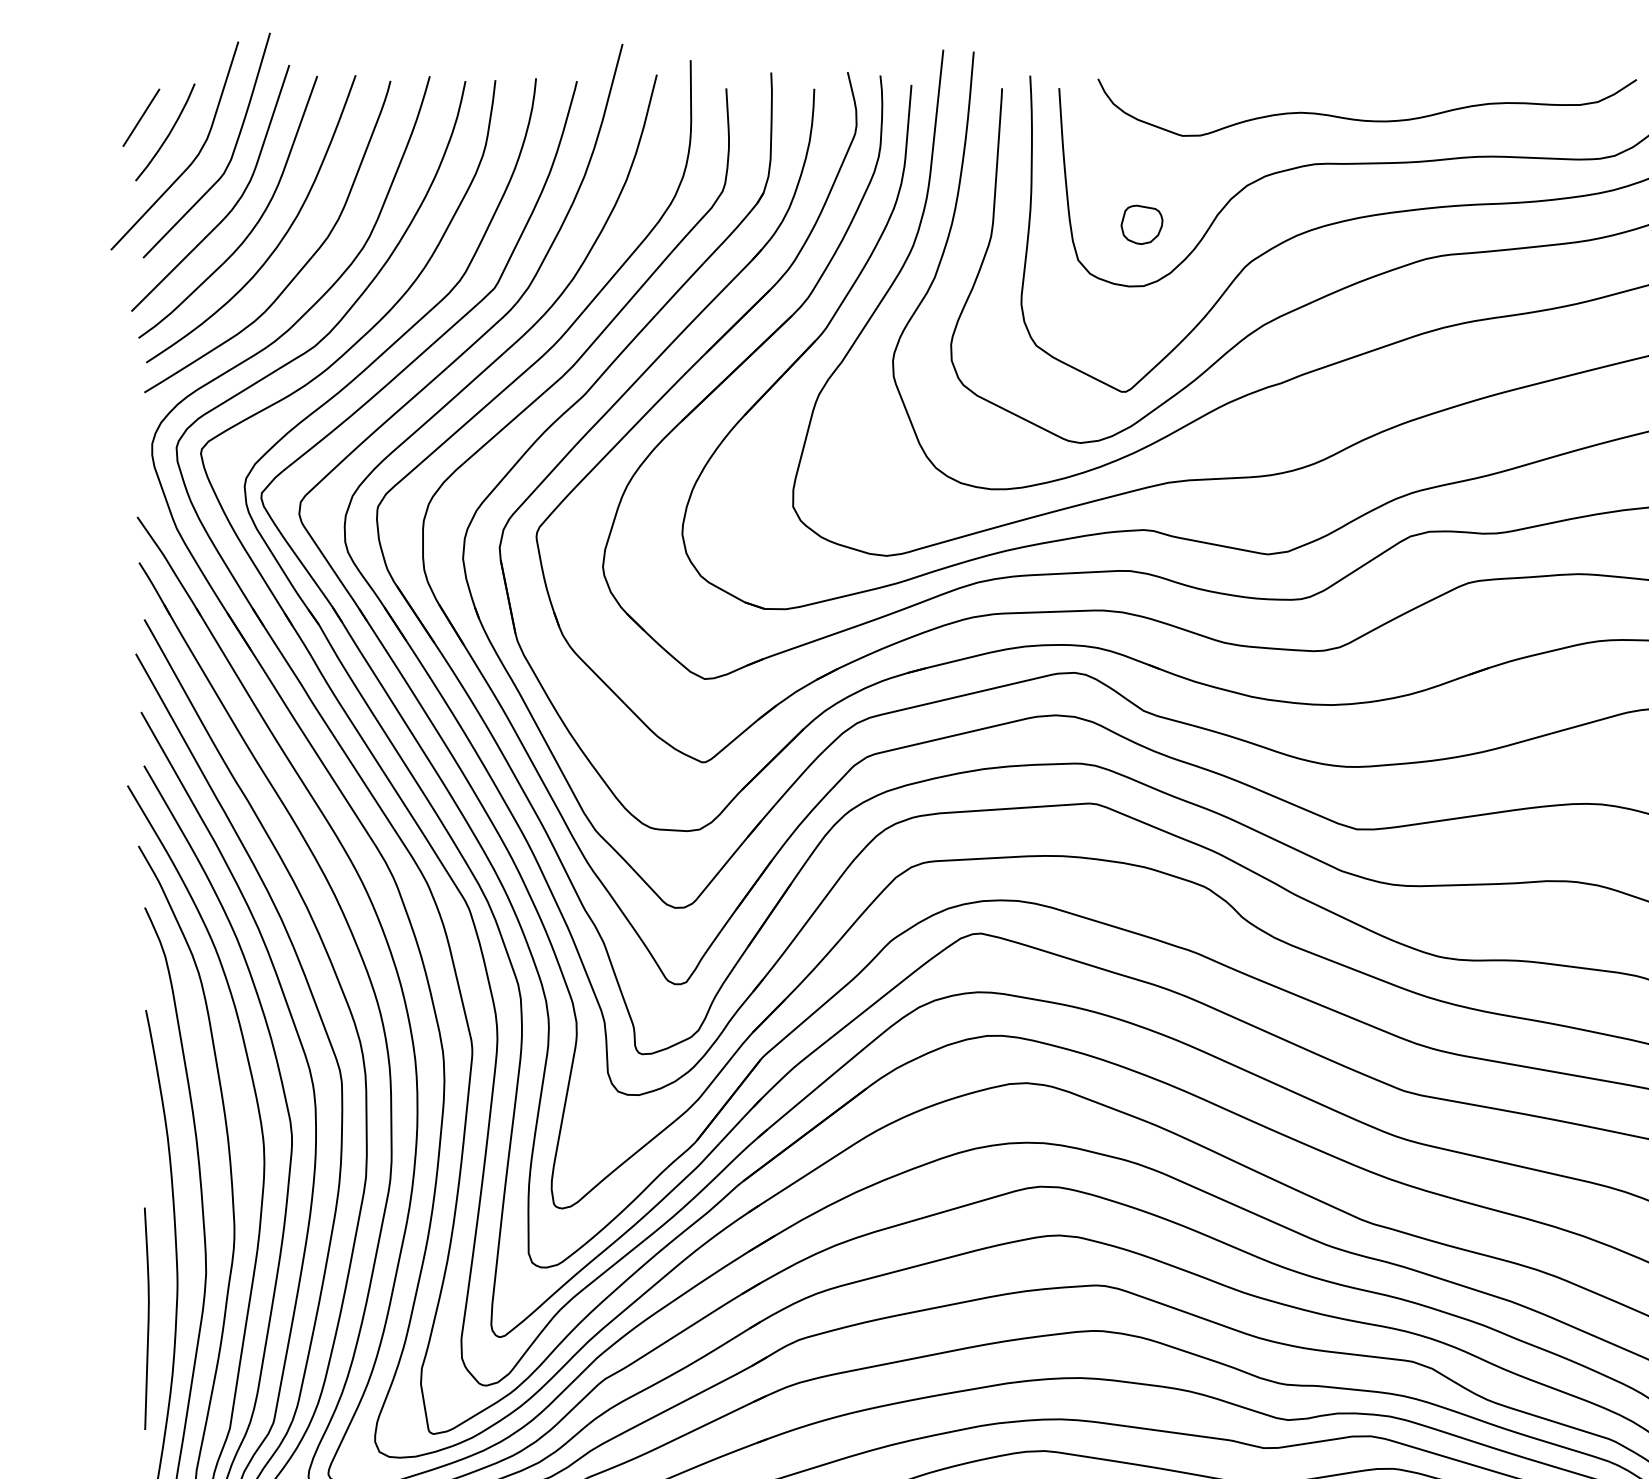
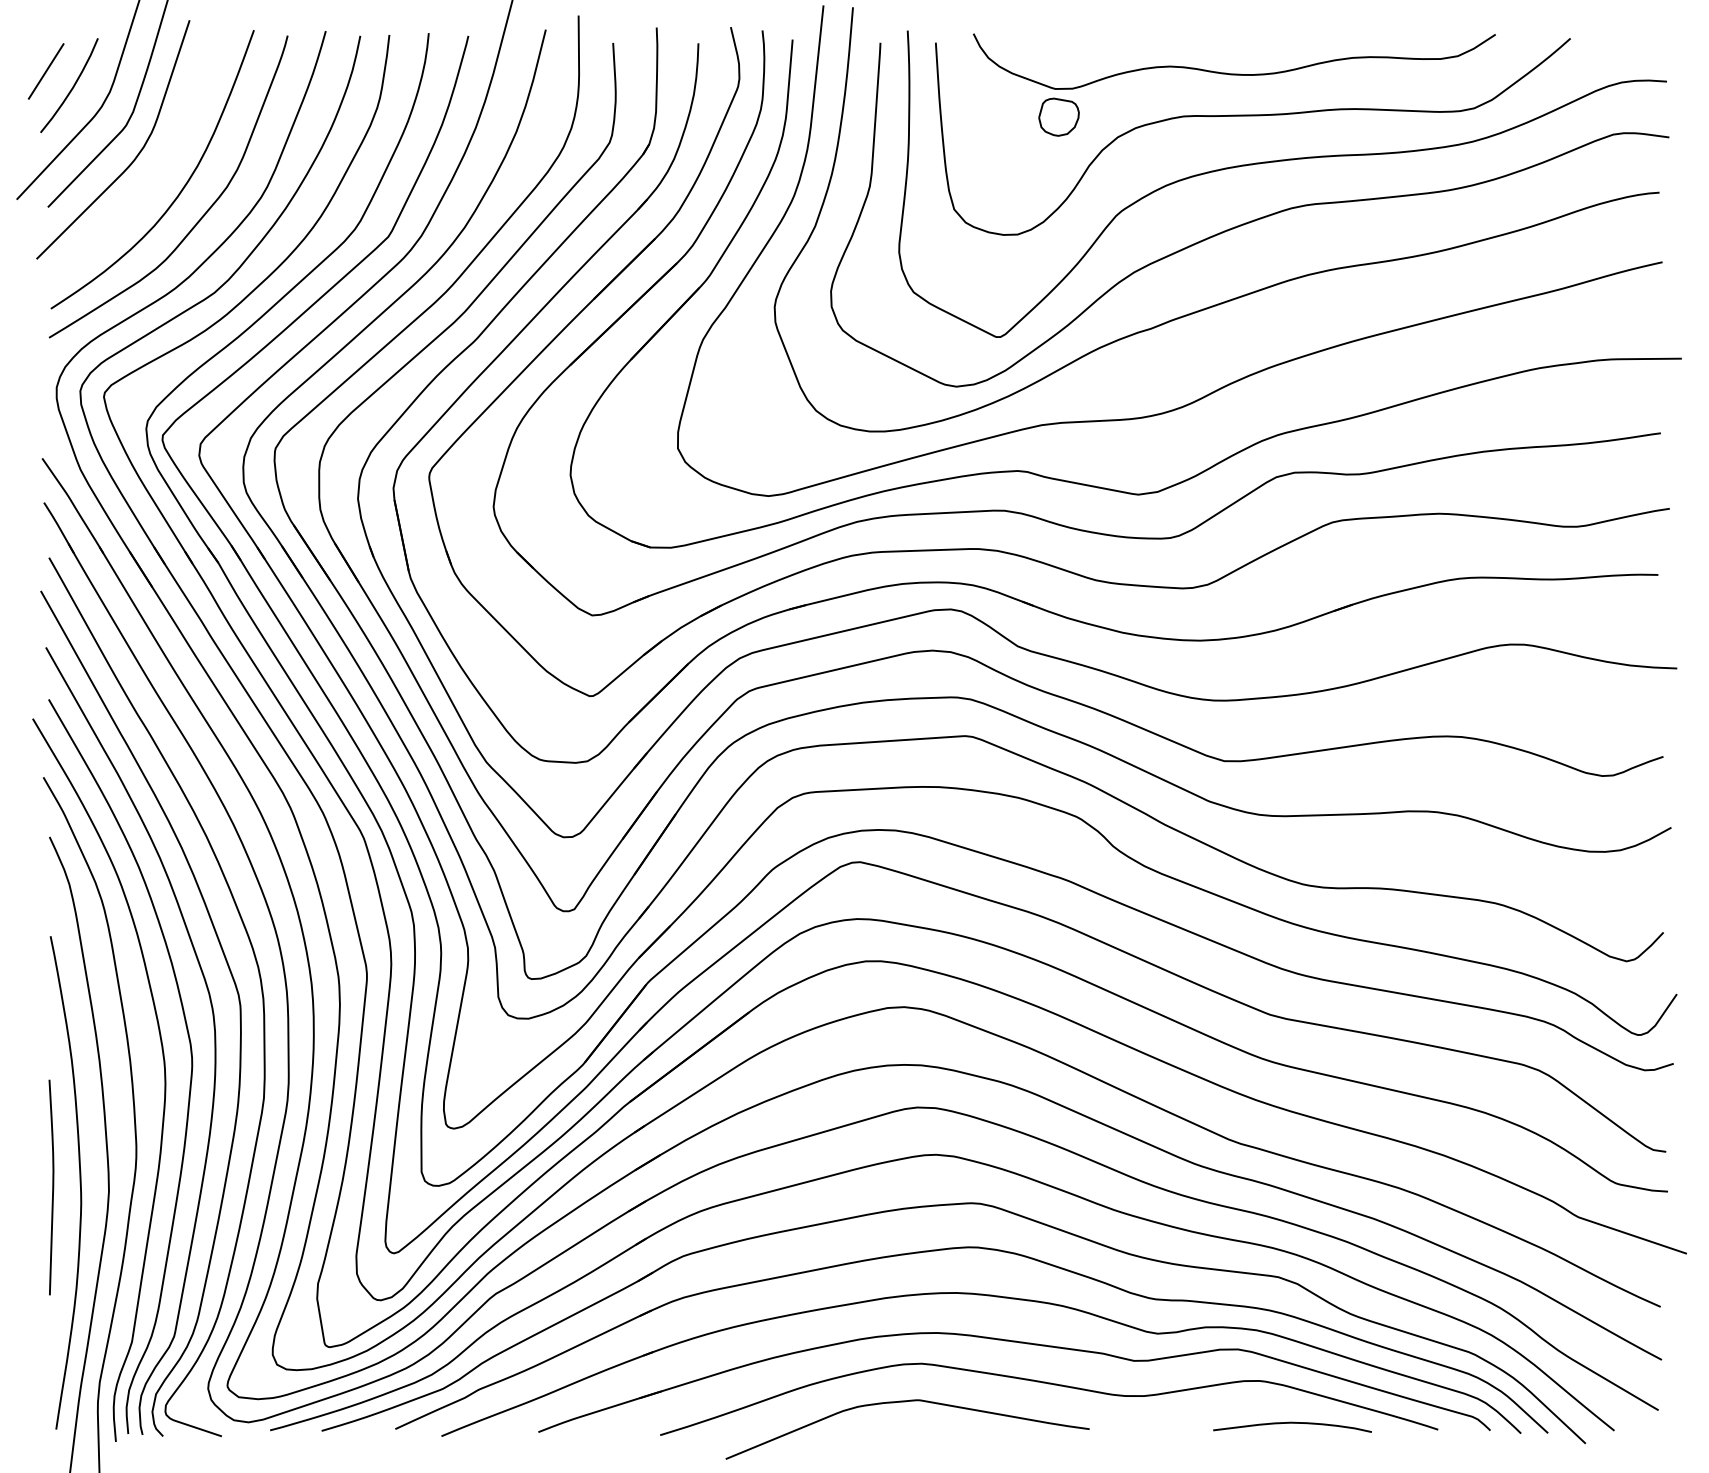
curve: (255, 224) -> (156, 174), removed
part: (1141, 224) -> (1058, 116), moved
curve: (147, 1318) -> (52, 1187), moved

